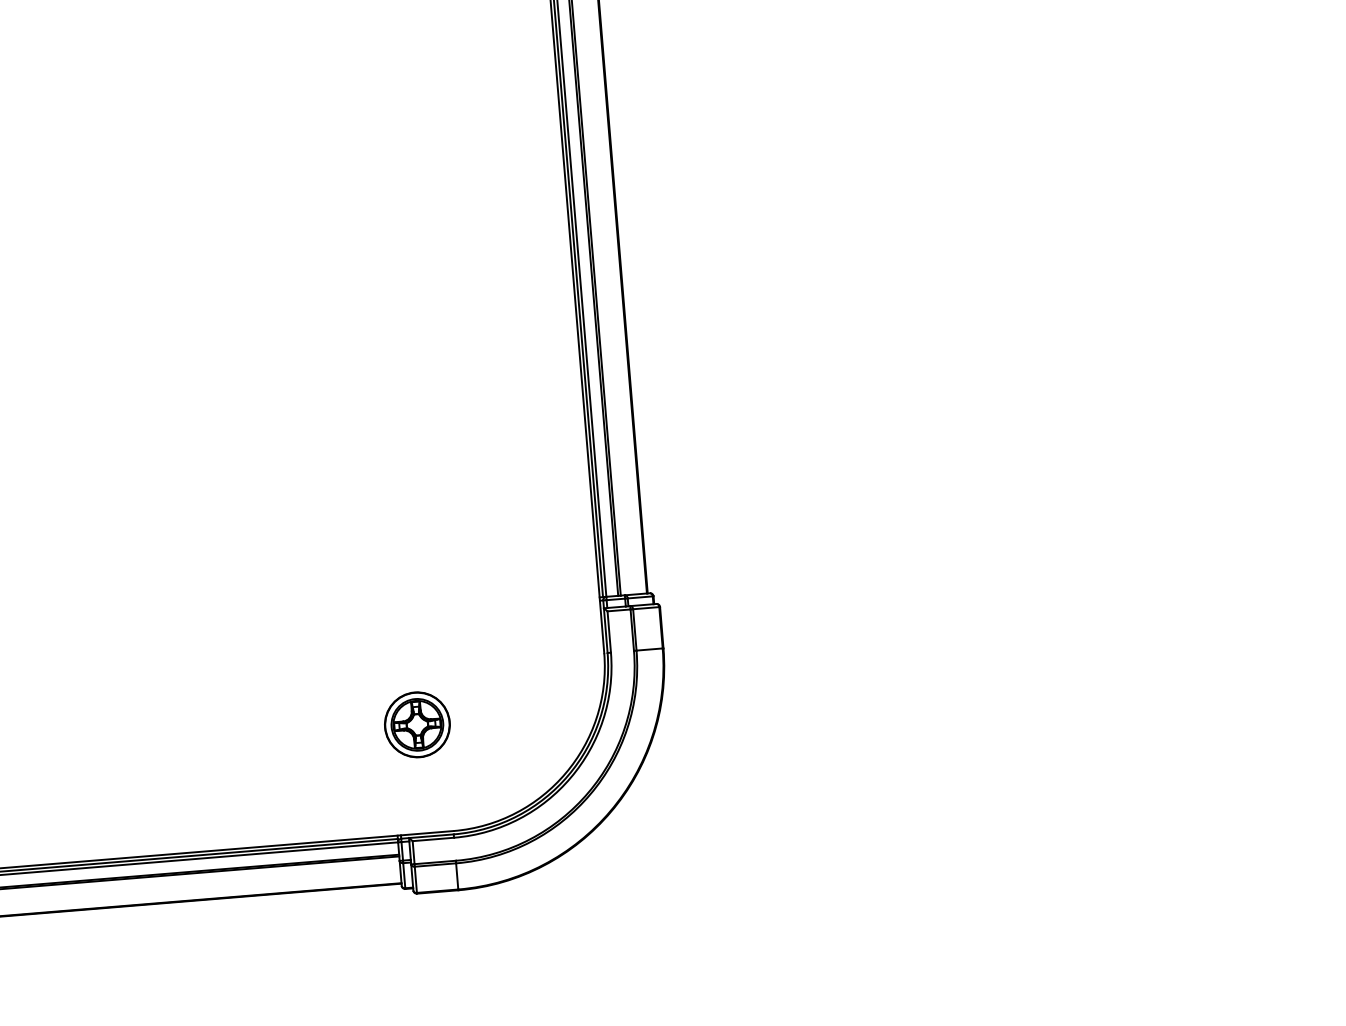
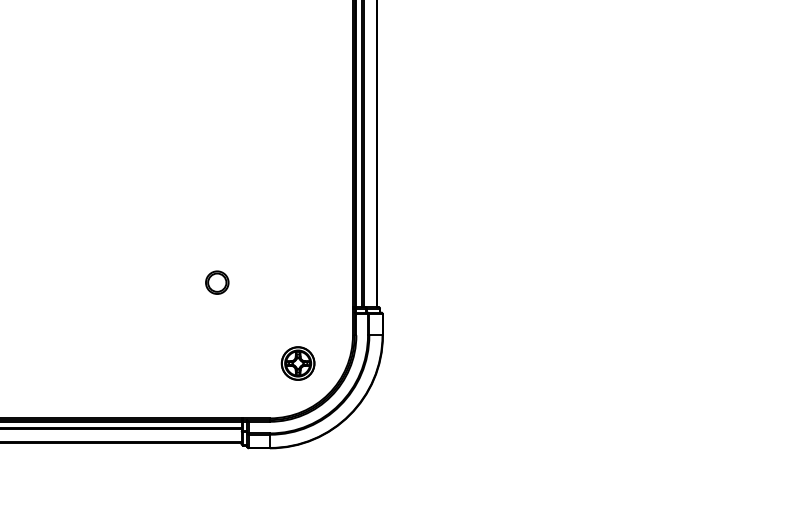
part: (327, 570) -> (217, 282), added
part: (416, 724) -> (297, 363), moved

